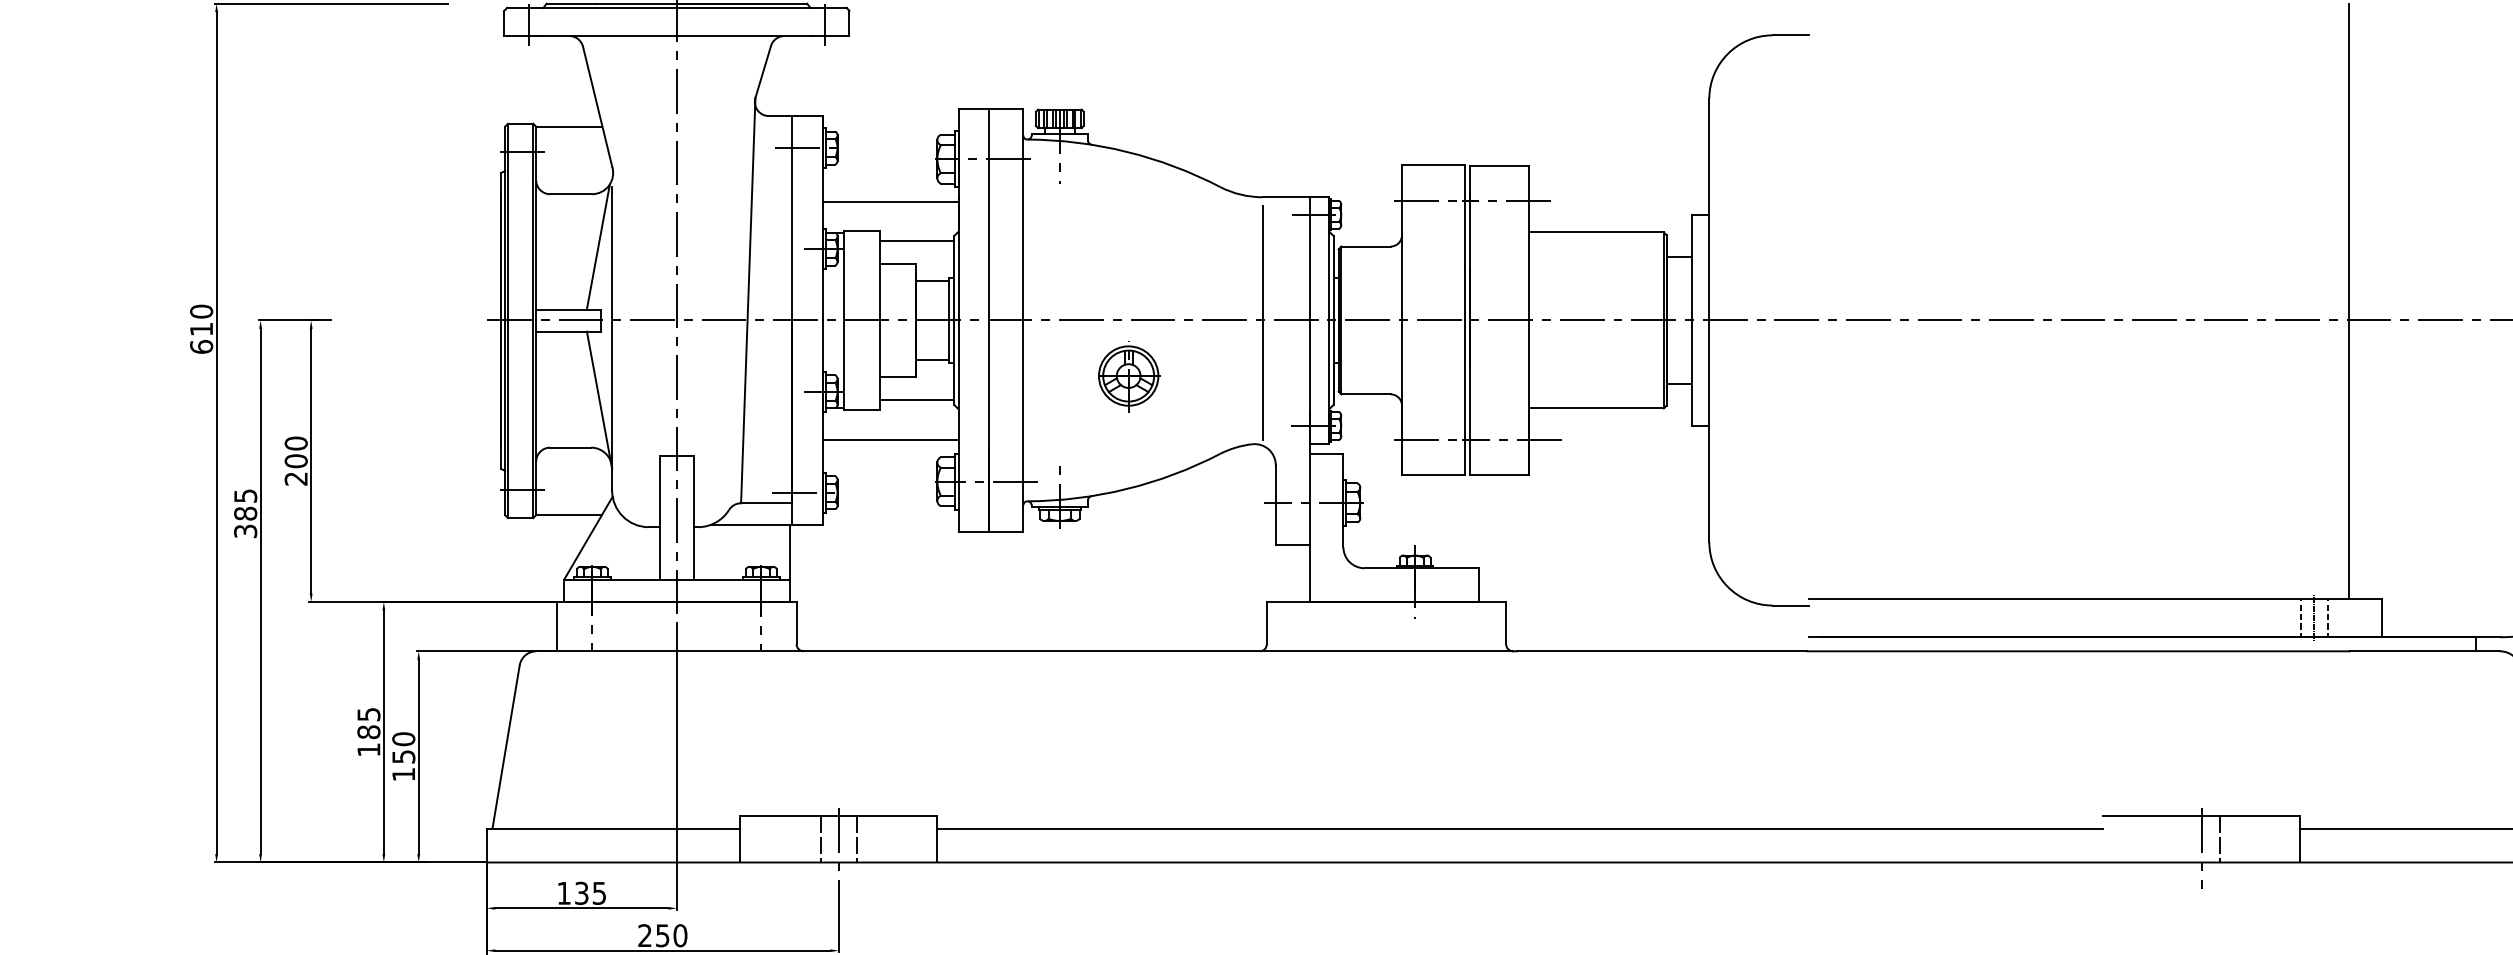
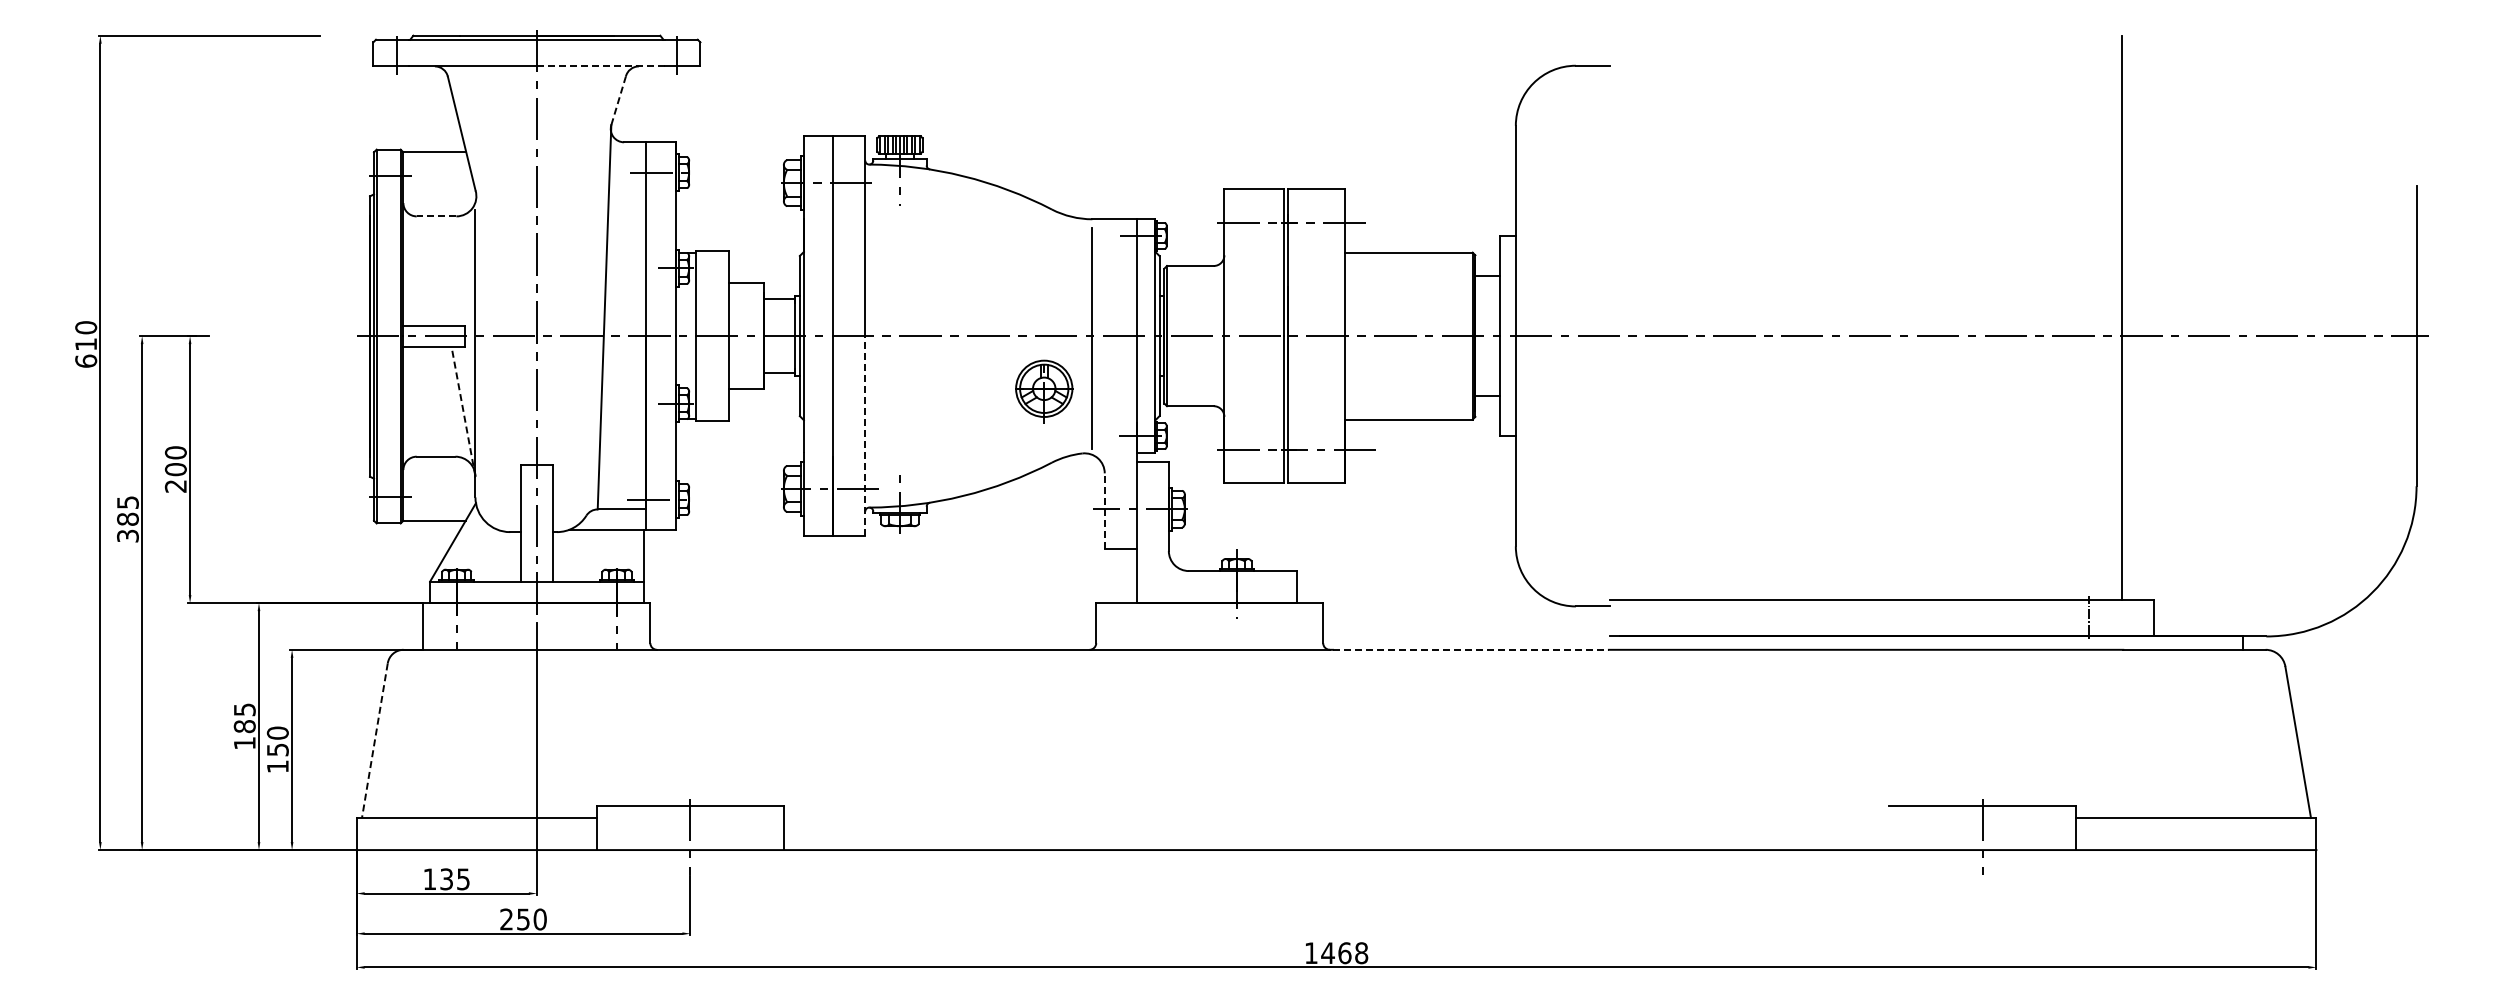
line: (744, 36) -> (600, 66), solid -> dashed
line: (762, 71) -> (618, 100), solid -> dashed
line: (571, 194) -> (436, 216), solid -> dashed
line: (890, 201) -> (739, 223), removed
line: (916, 241) -> (764, 261), removed
line: (598, 247) -> (462, 266), removed
part: (1128, 378) -> (1044, 391), moved
line: (599, 399) -> (463, 411), solid -> dashed
line: (916, 399) -> (764, 411), removed
line: (1023, 425) -> (865, 435), solid -> dashed
line: (890, 440) -> (739, 449), removed
line: (1275, 505) -> (1104, 511), solid -> dashed
line: (1661, 650) -> (1470, 649), solid -> dashed
line: (505, 747) -> (374, 741), solid -> dashed
line: (1520, 829) -> (1336, 818), removed
line: (821, 839) -> (673, 828), removed
line: (856, 839) -> (707, 828), removed
line: (2220, 839) -> (2000, 828), removed

